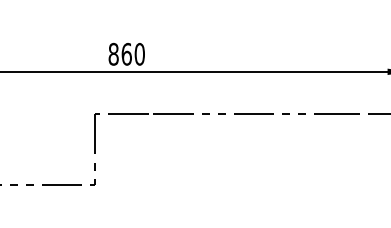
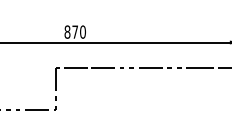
text: (127, 53) -> (75, 31), 860 -> 870

